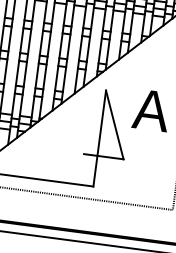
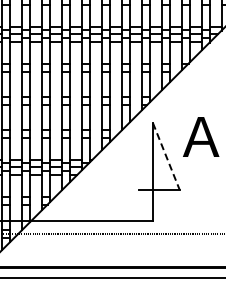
line: (115, 125) -> (166, 156), solid -> dashed

